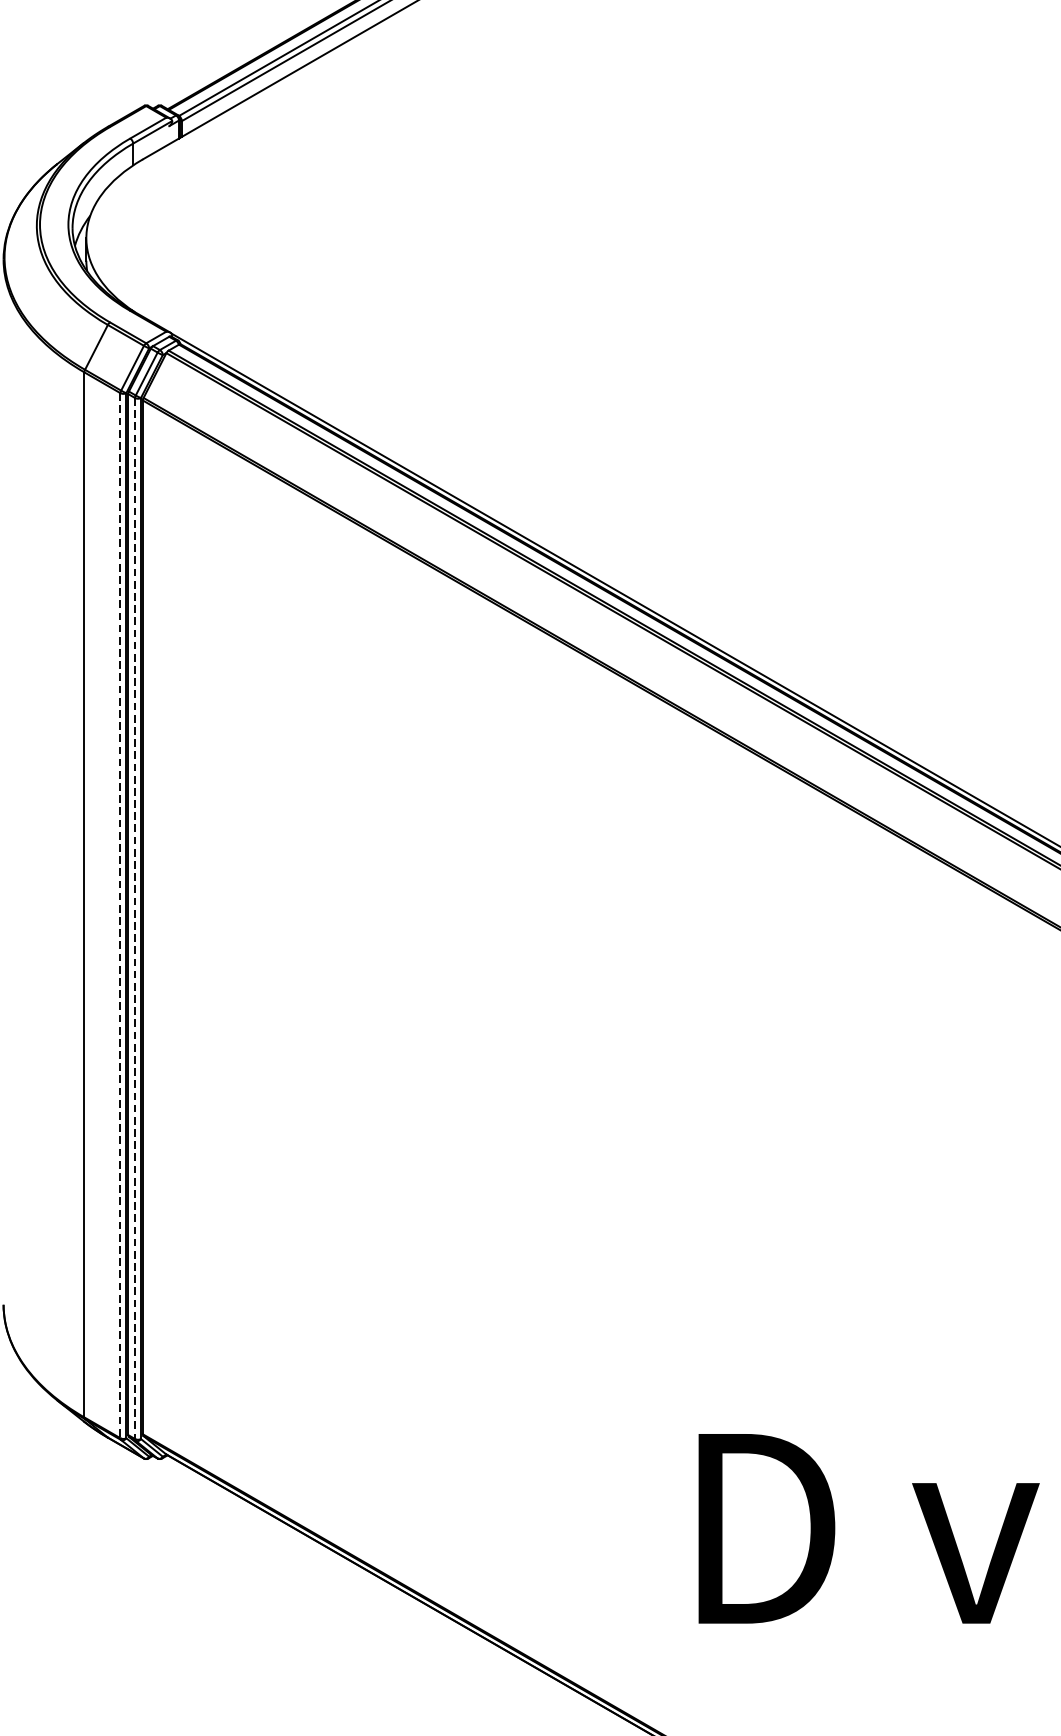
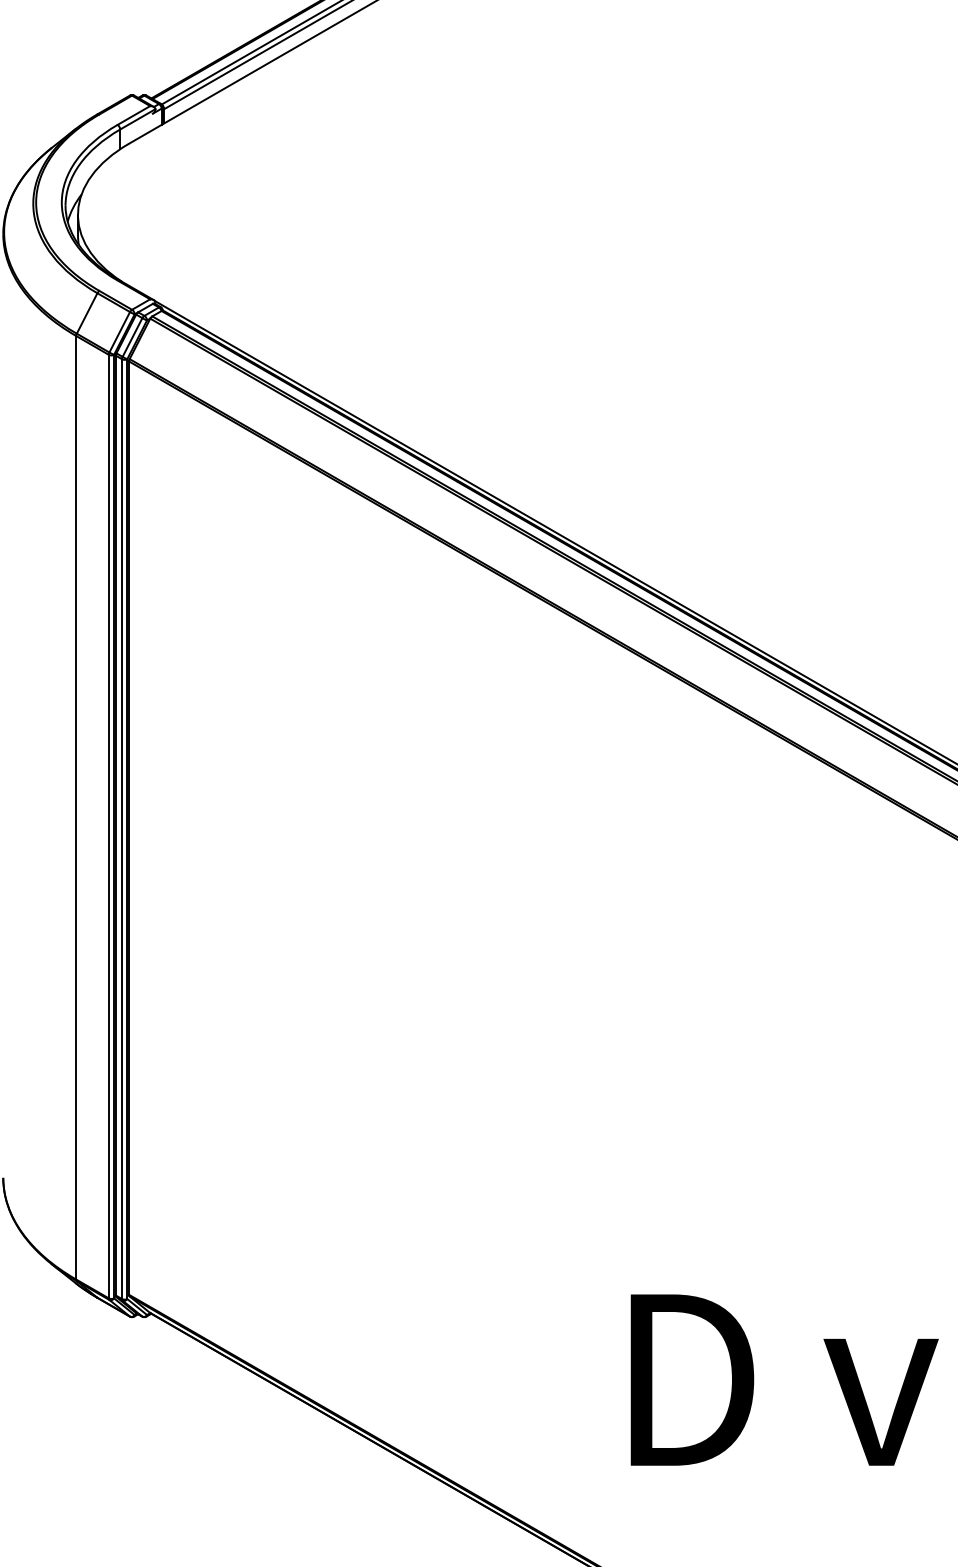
line: (120, 915) -> (108, 826), dashed -> solid
line: (135, 918) -> (122, 829), dashed -> solid

